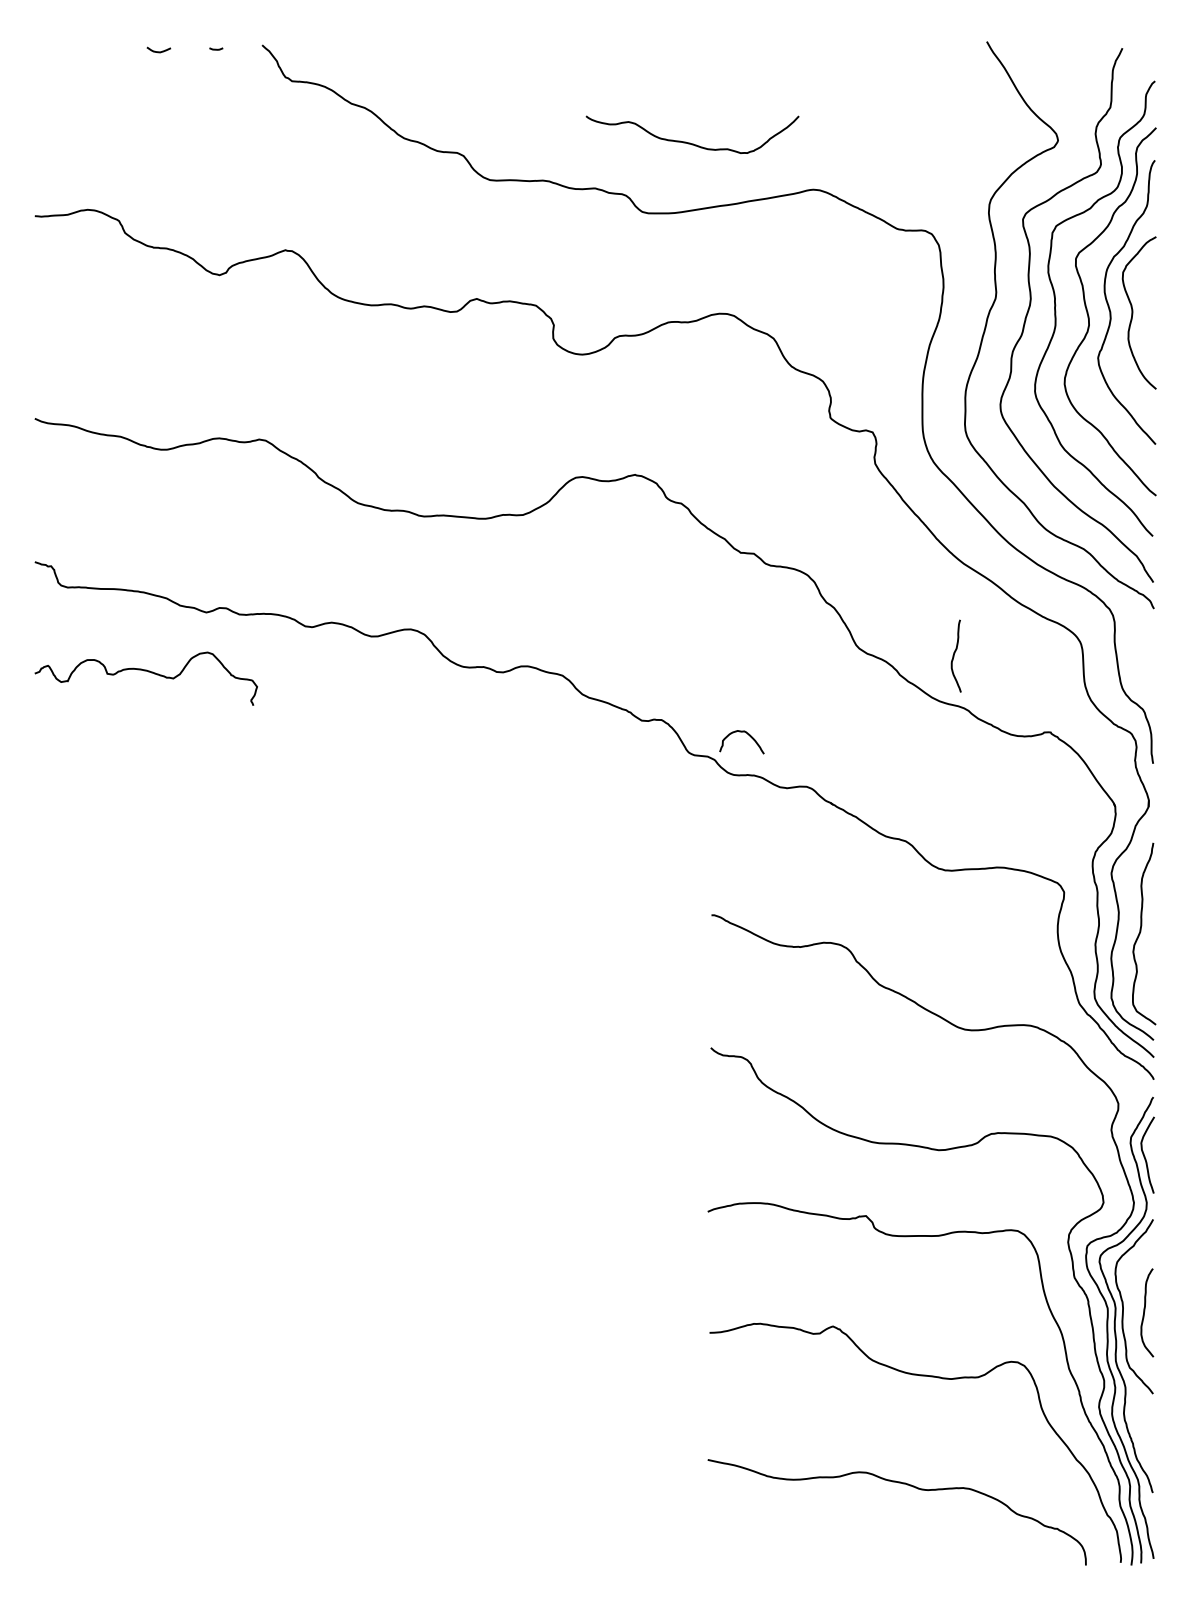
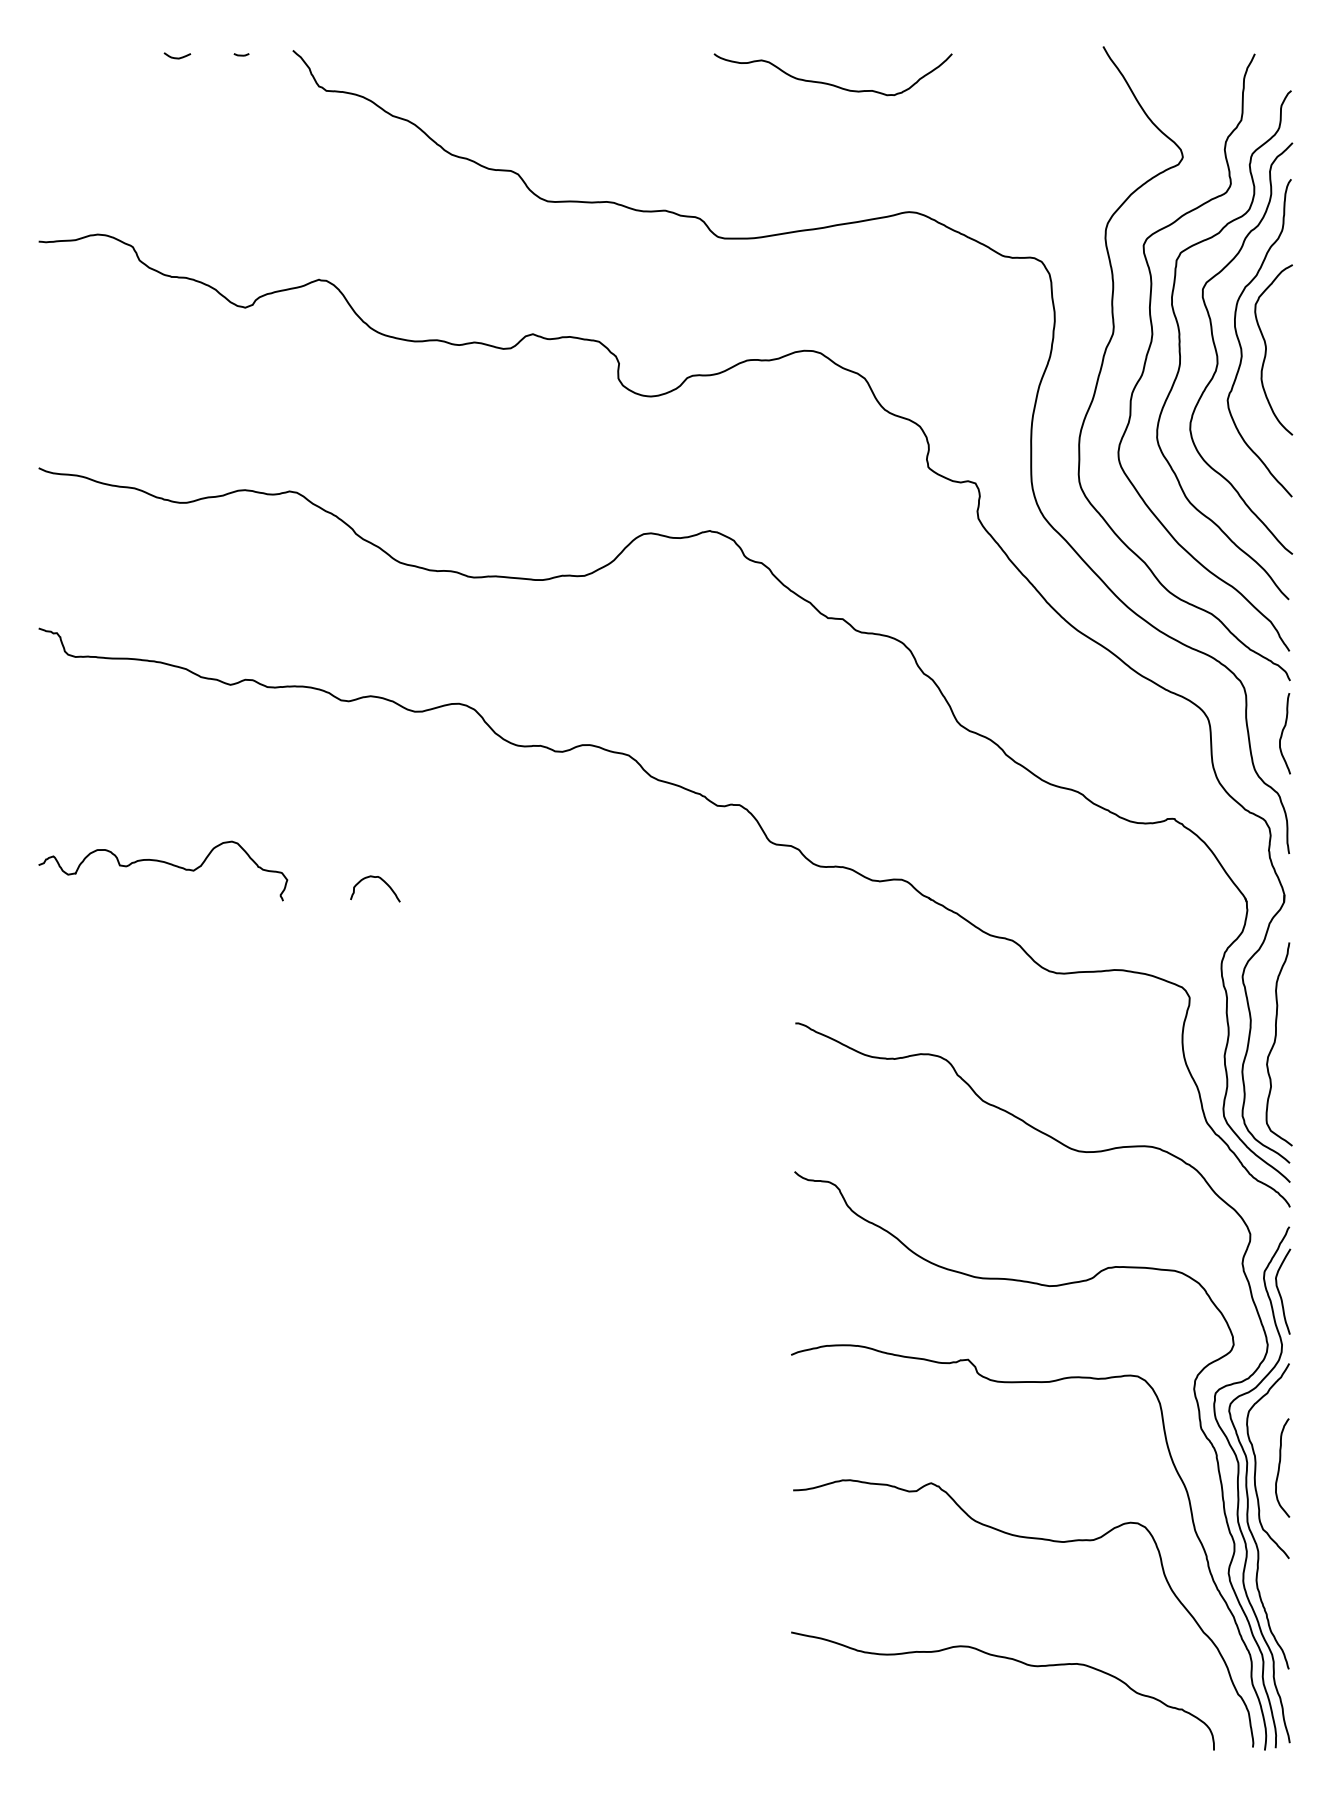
curve: (690, 142) -> (830, 83), moved
curve: (954, 655) -> (1283, 732), moved
curve: (147, 672) -> (164, 863), moved
curve: (748, 735) -> (382, 881), moved

